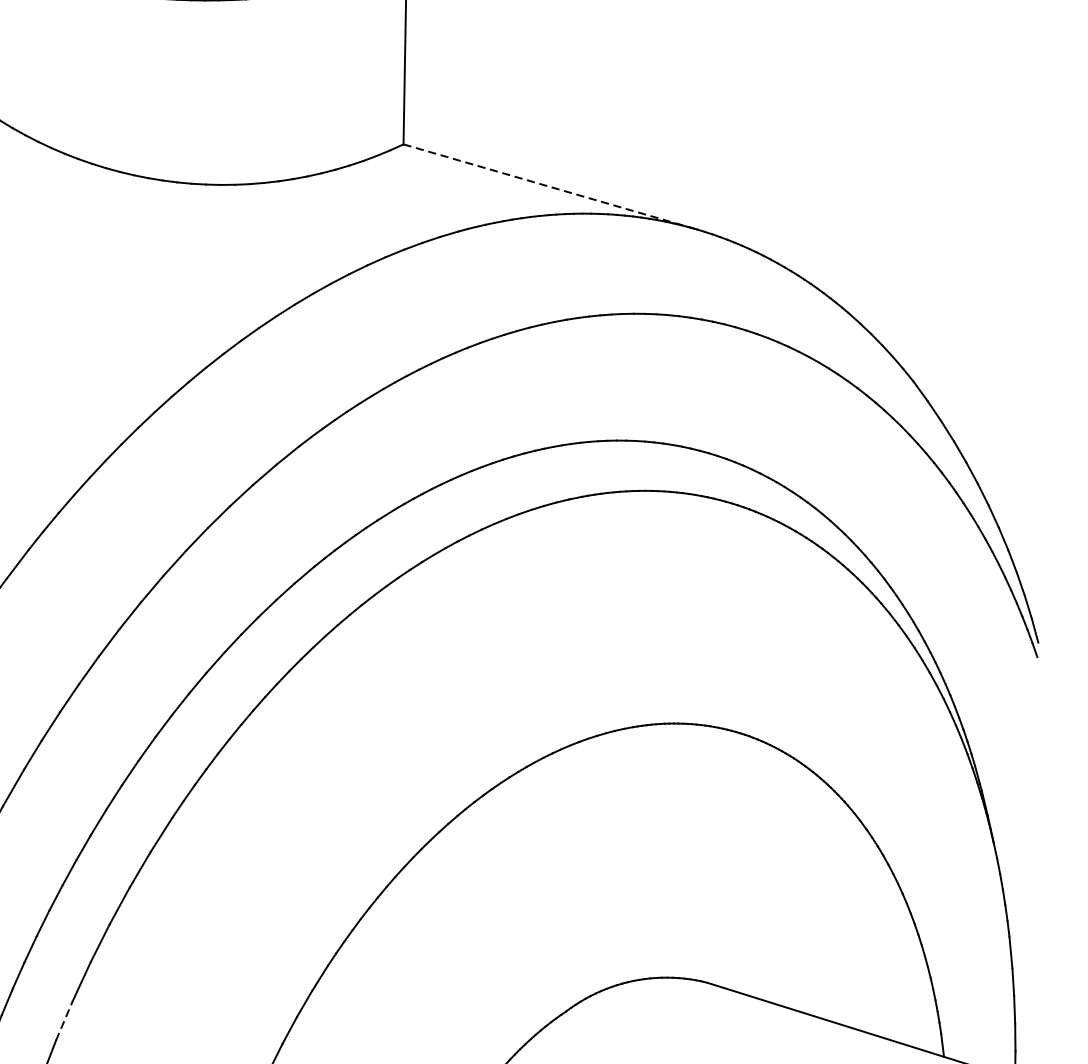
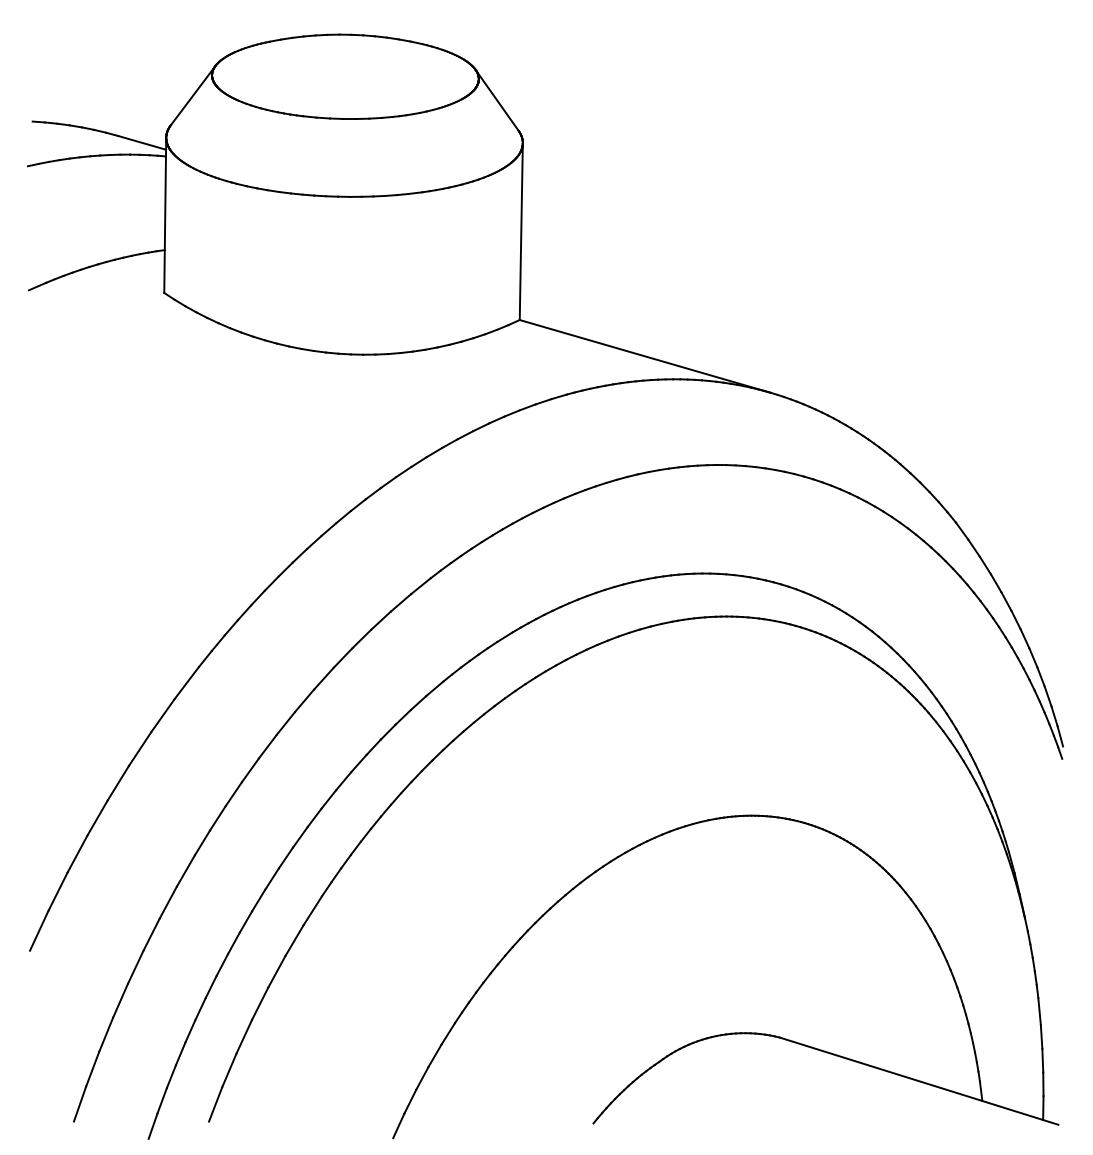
line: (550, 187) -> (645, 356), dashed -> solid
line: (64, 1020) -> (229, 1069), dashed -> solid

